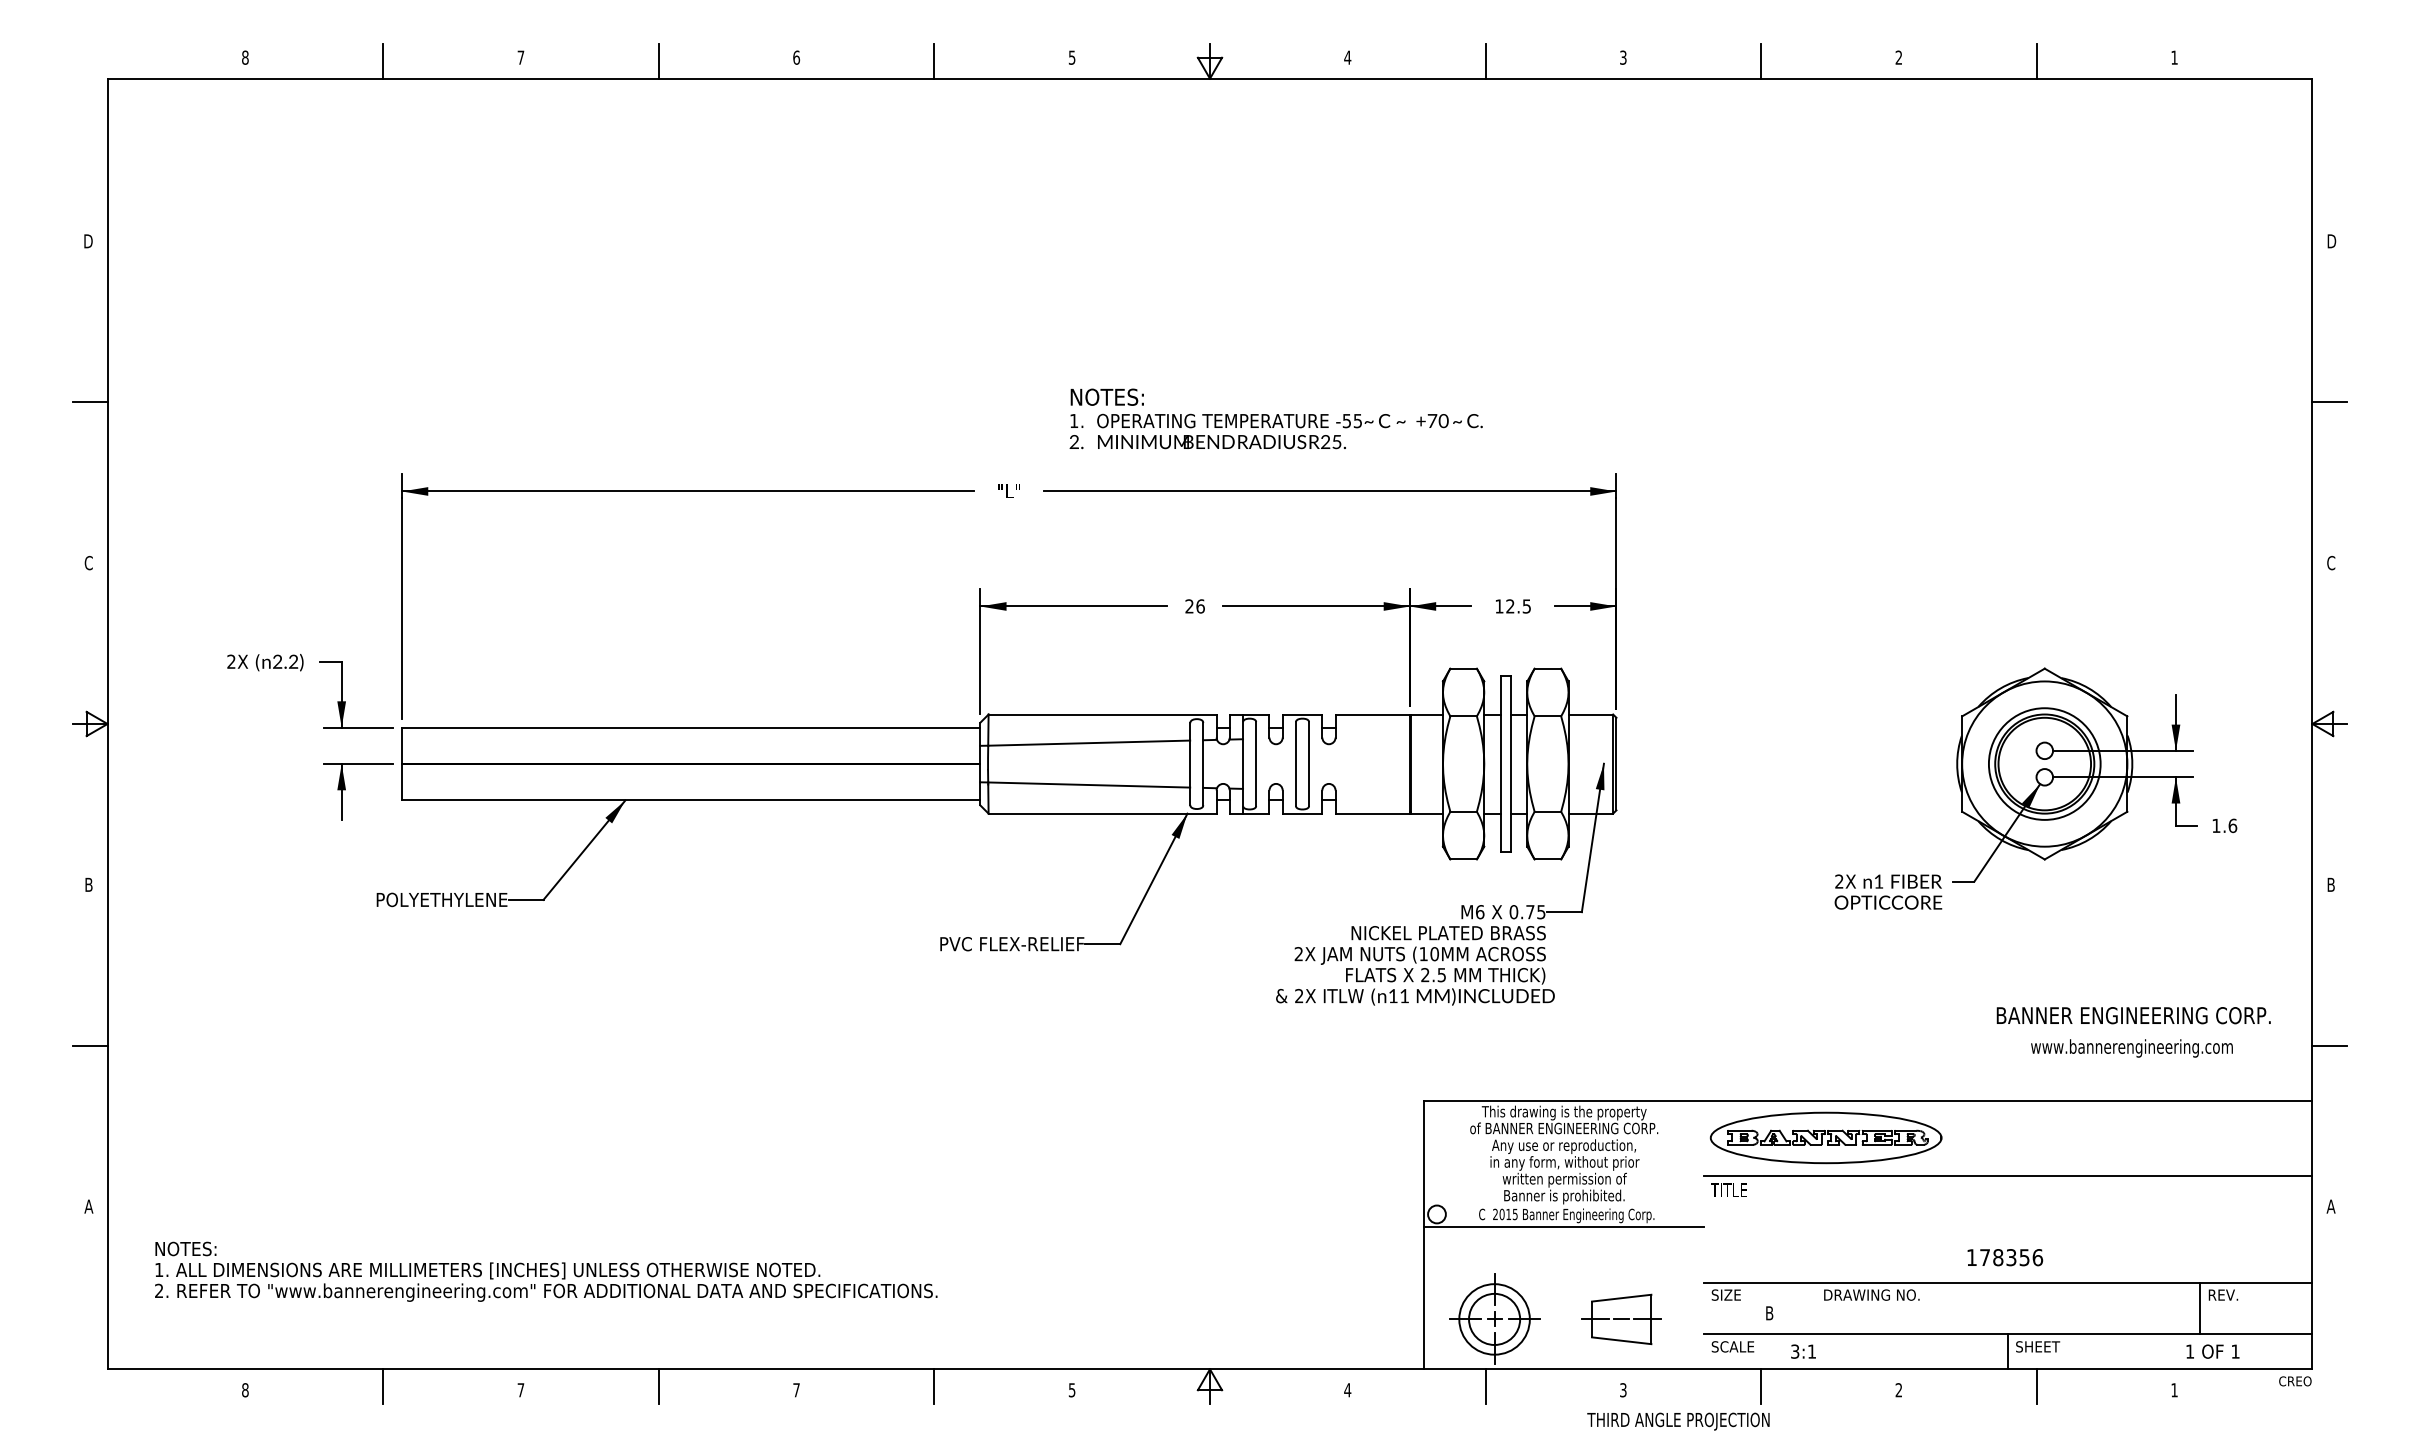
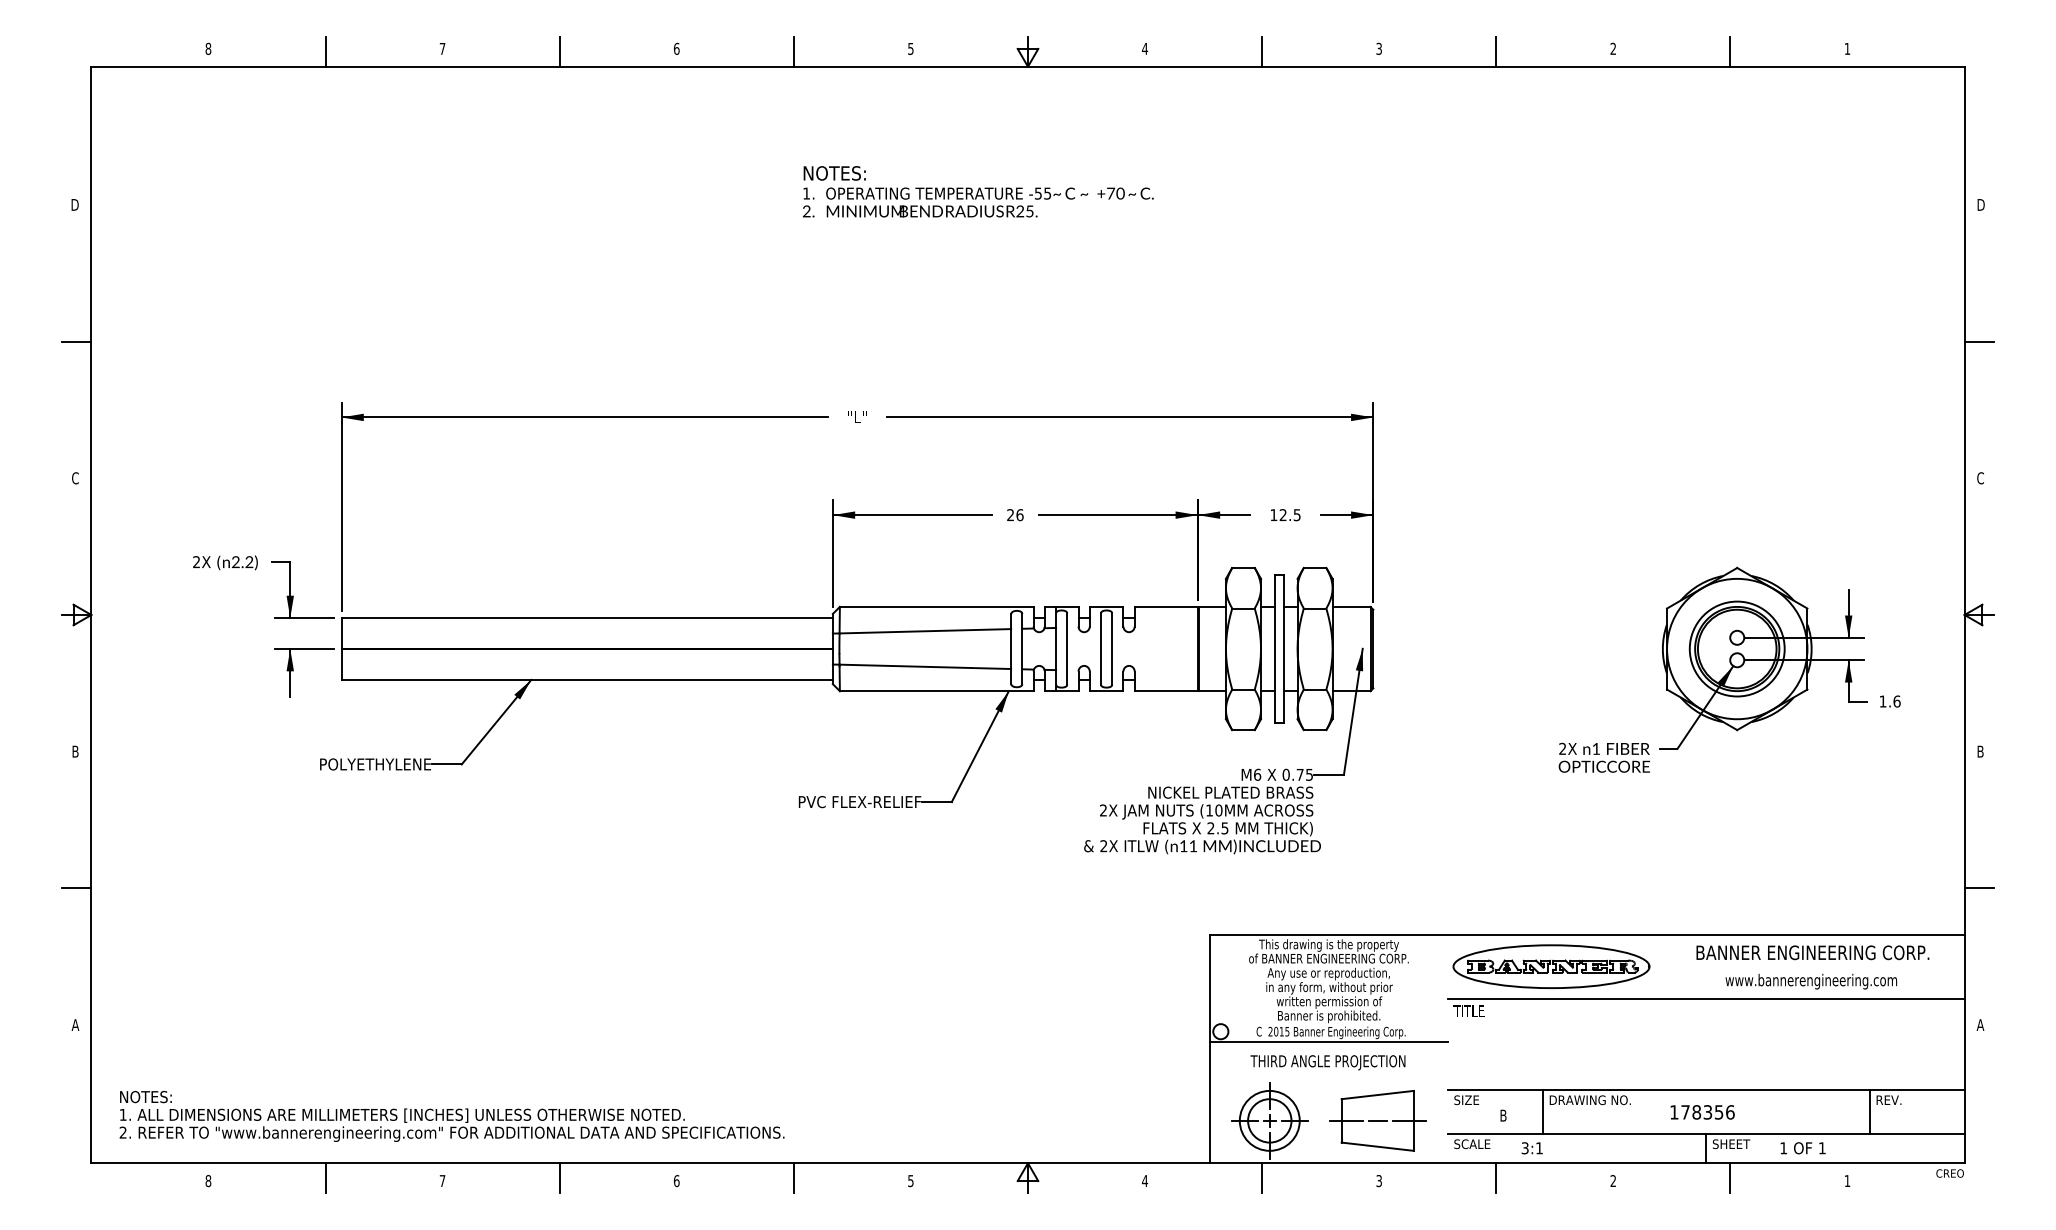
text: (1276, 418) -> (978, 191), moved
text: (2133, 1015) -> (1812, 952), moved
text: (2132, 1048) -> (1811, 981), moved
text: (2005, 1257) -> (1702, 1112), moved
text: (545, 1271) -> (451, 1116), moved
line: (1815, 1308) -> (1542, 1111), added
part: (1621, 1318) -> (1377, 1120), size x1.43
text: (2212, 1351) -> (1802, 1148), moved
text: (796, 1390) -> (676, 1181), 7 -> 6
text: (1677, 1421) -> (1327, 1062), moved

